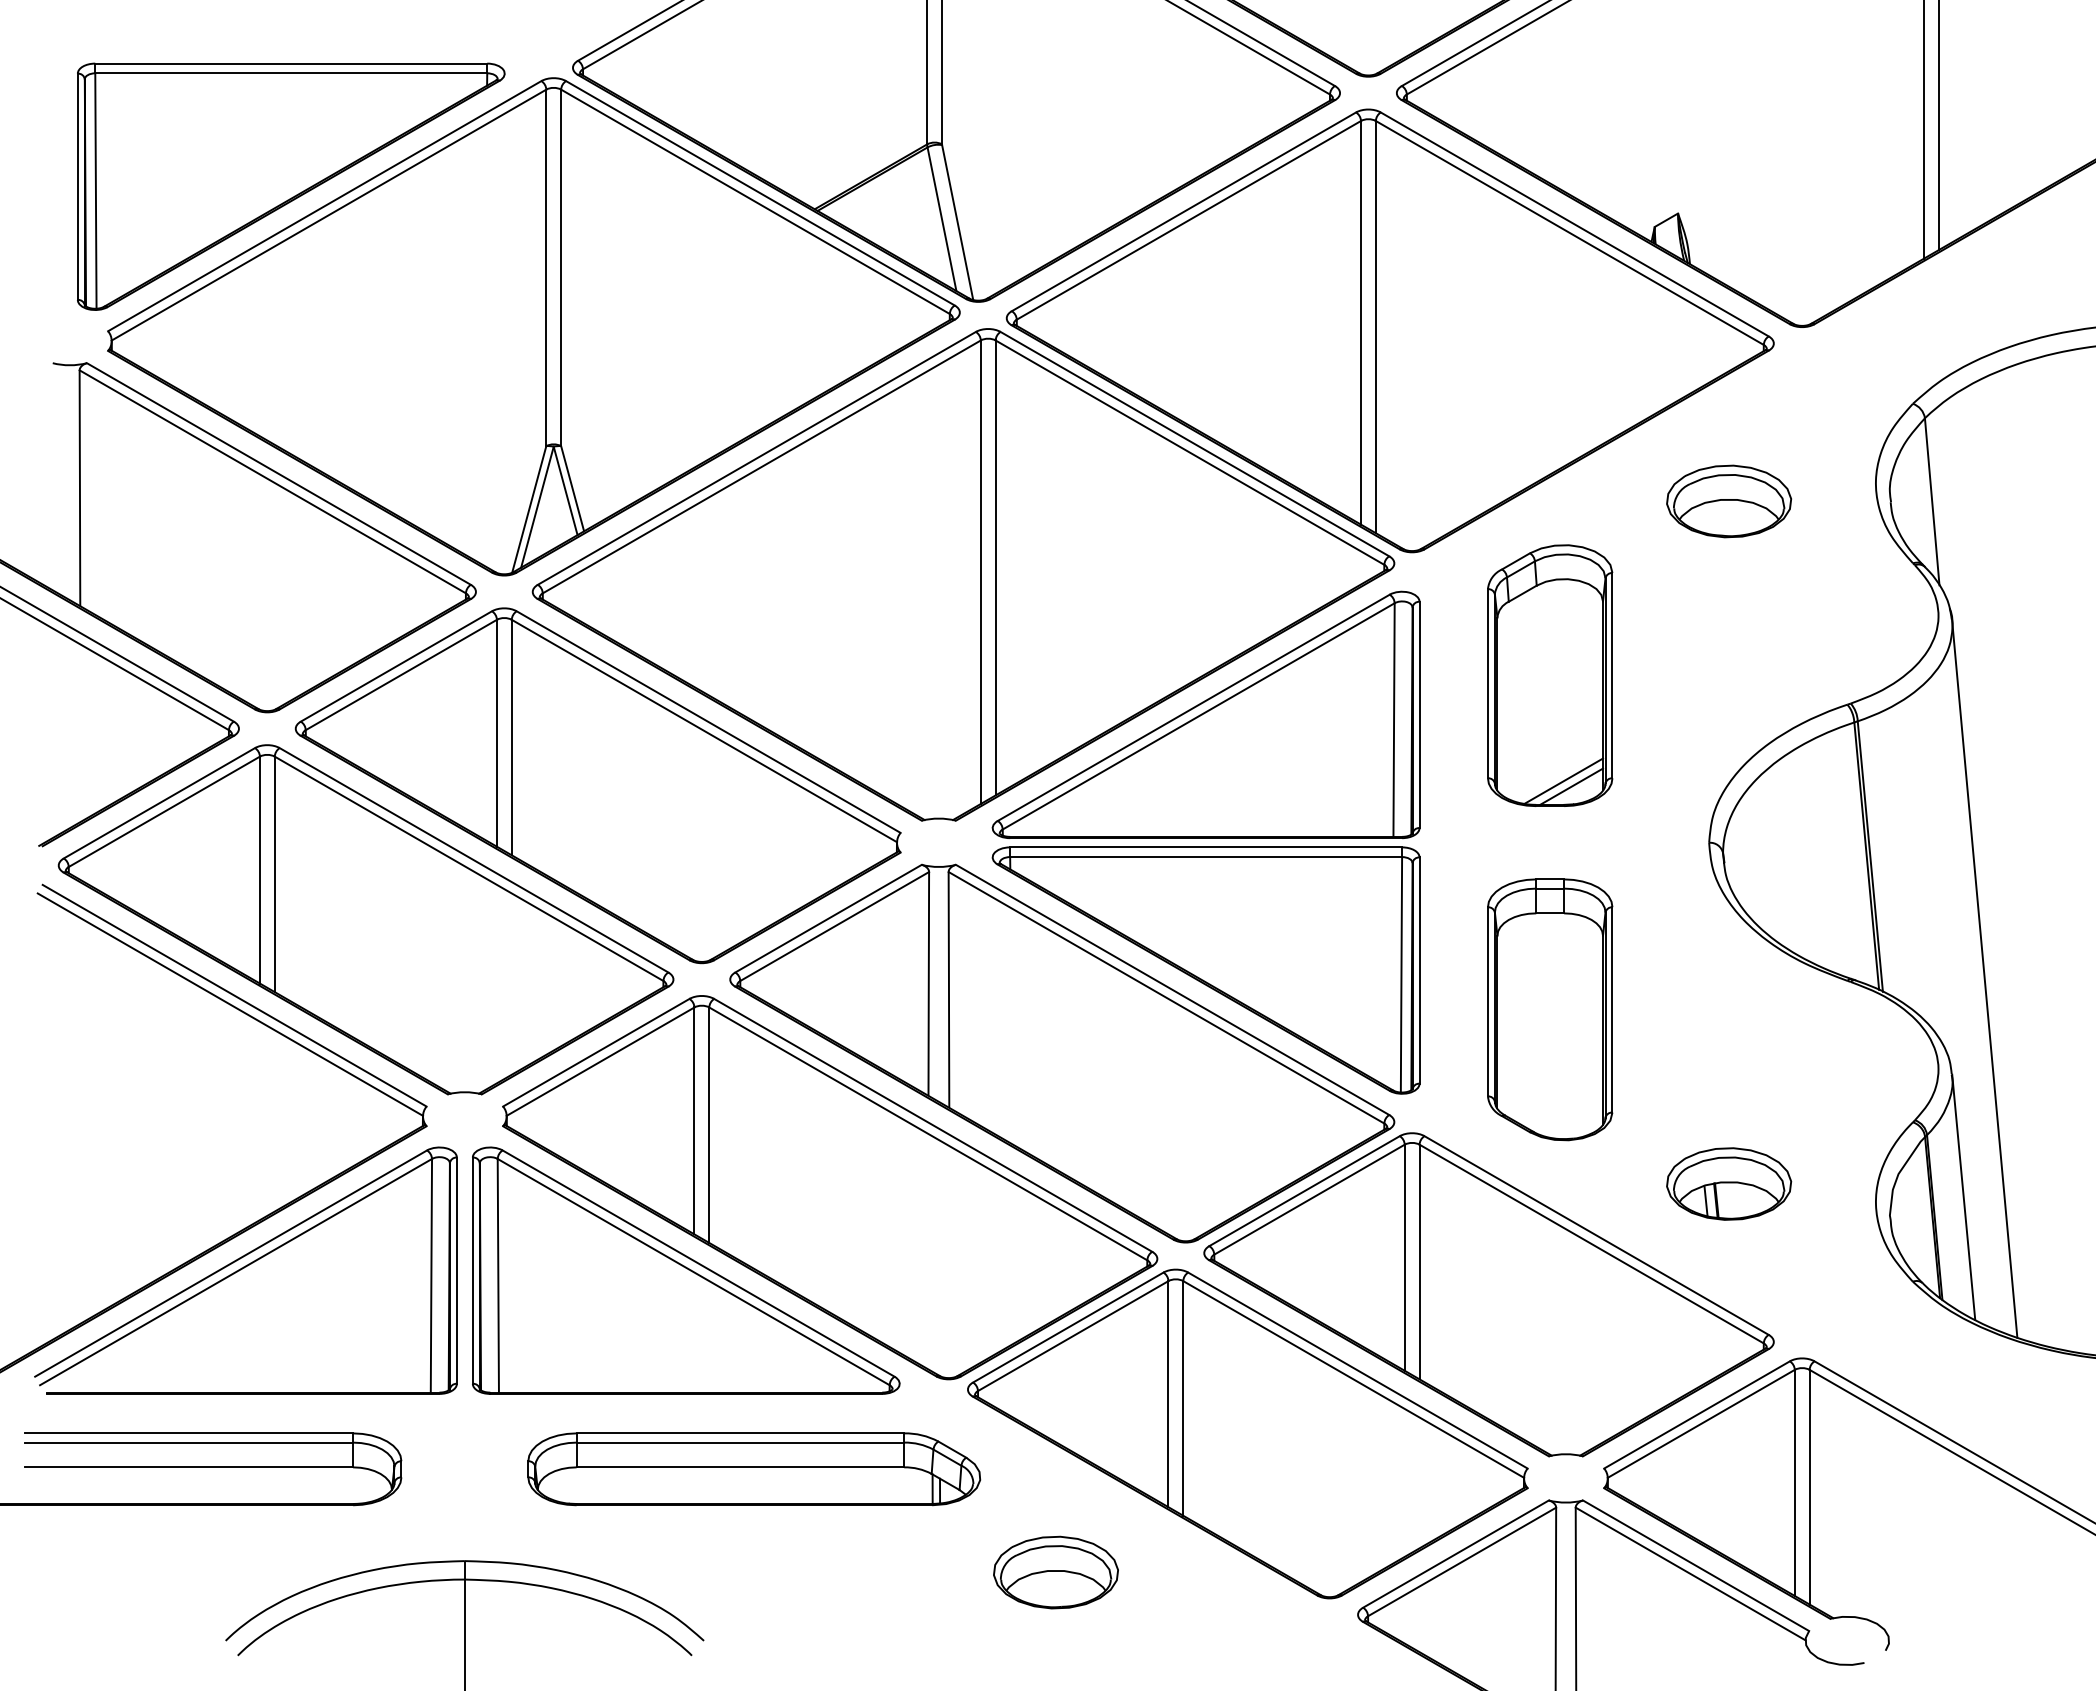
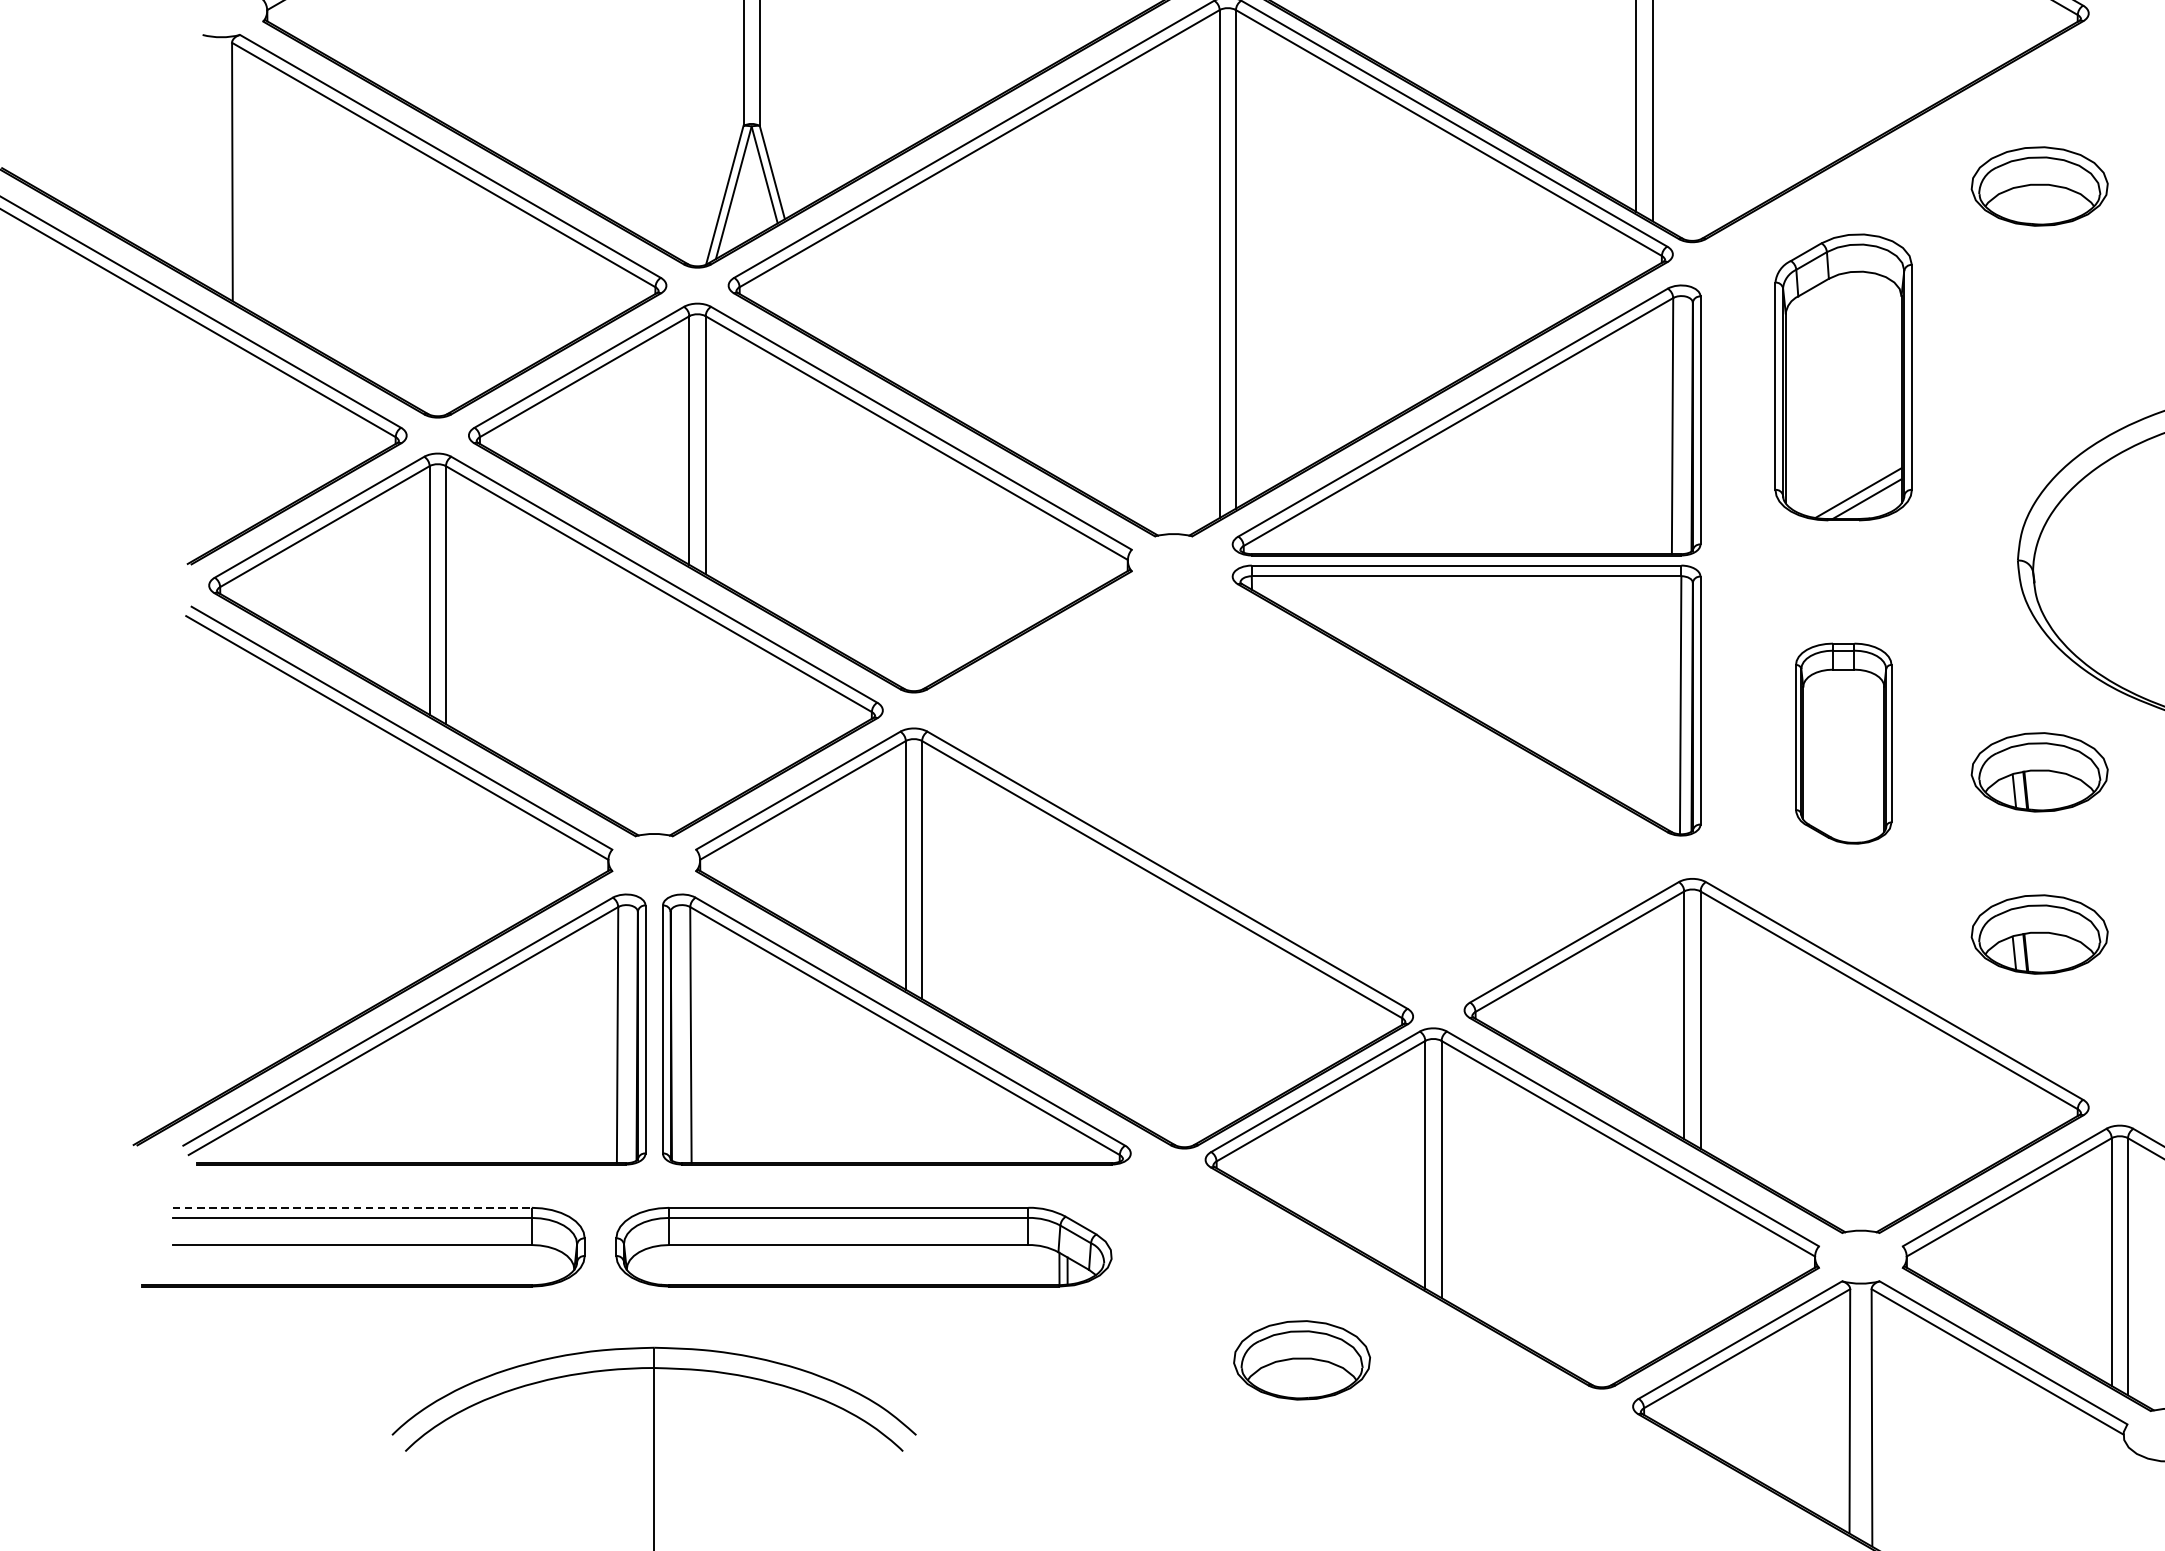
part: (1550, 1009) -> (1843, 743), size x0.7
part: (1729, 1035) -> (2040, 771), added
part: (1062, 1053) -> (1309, 791), removed
line: (189, 1433) -> (352, 1207), solid -> dashed
part: (754, 1469) -> (864, 1247), moved

